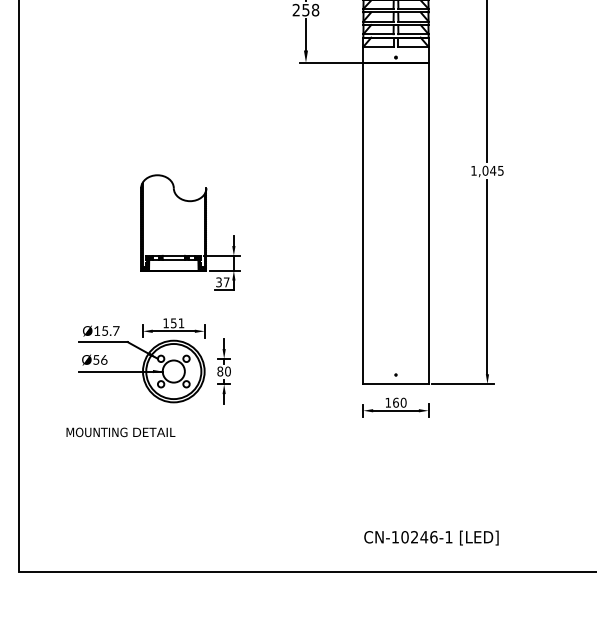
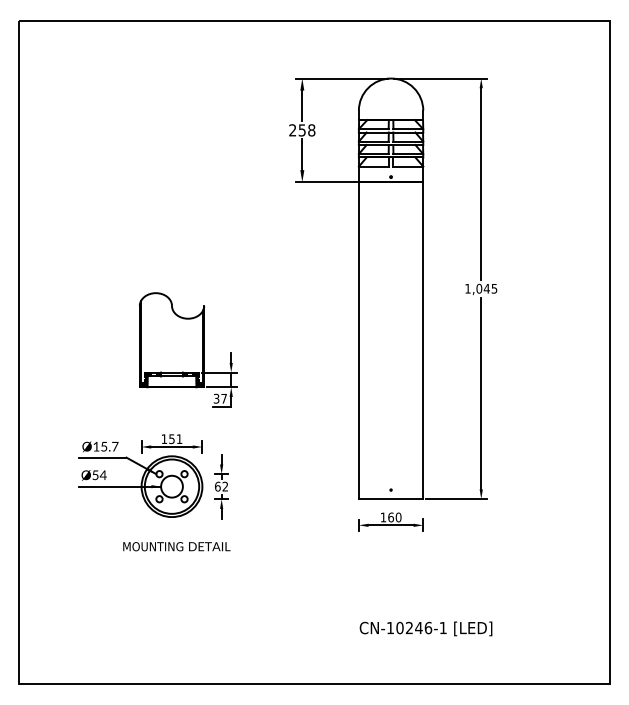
text: (103, 360) -> (102, 475), Ø56 -> Ø54
text: (224, 371) -> (221, 486), 80 -> 62
text: (120, 432) -> (176, 546), moved
text: (430, 537) -> (425, 628), moved

